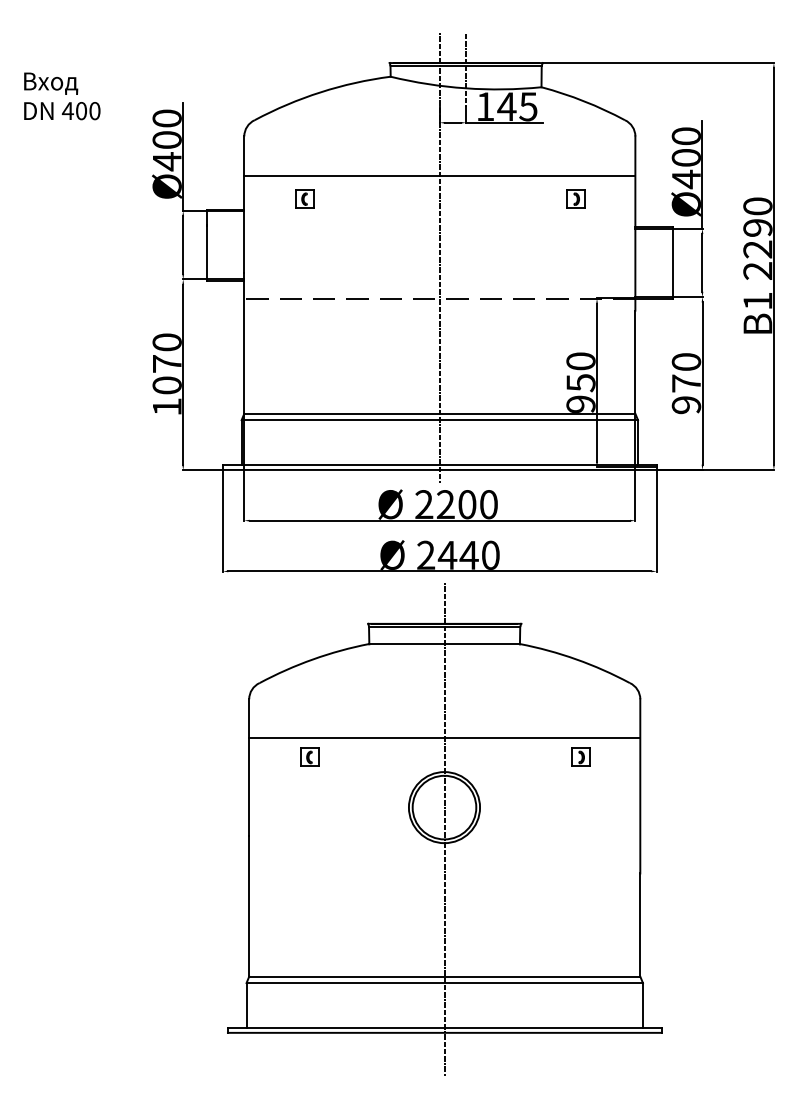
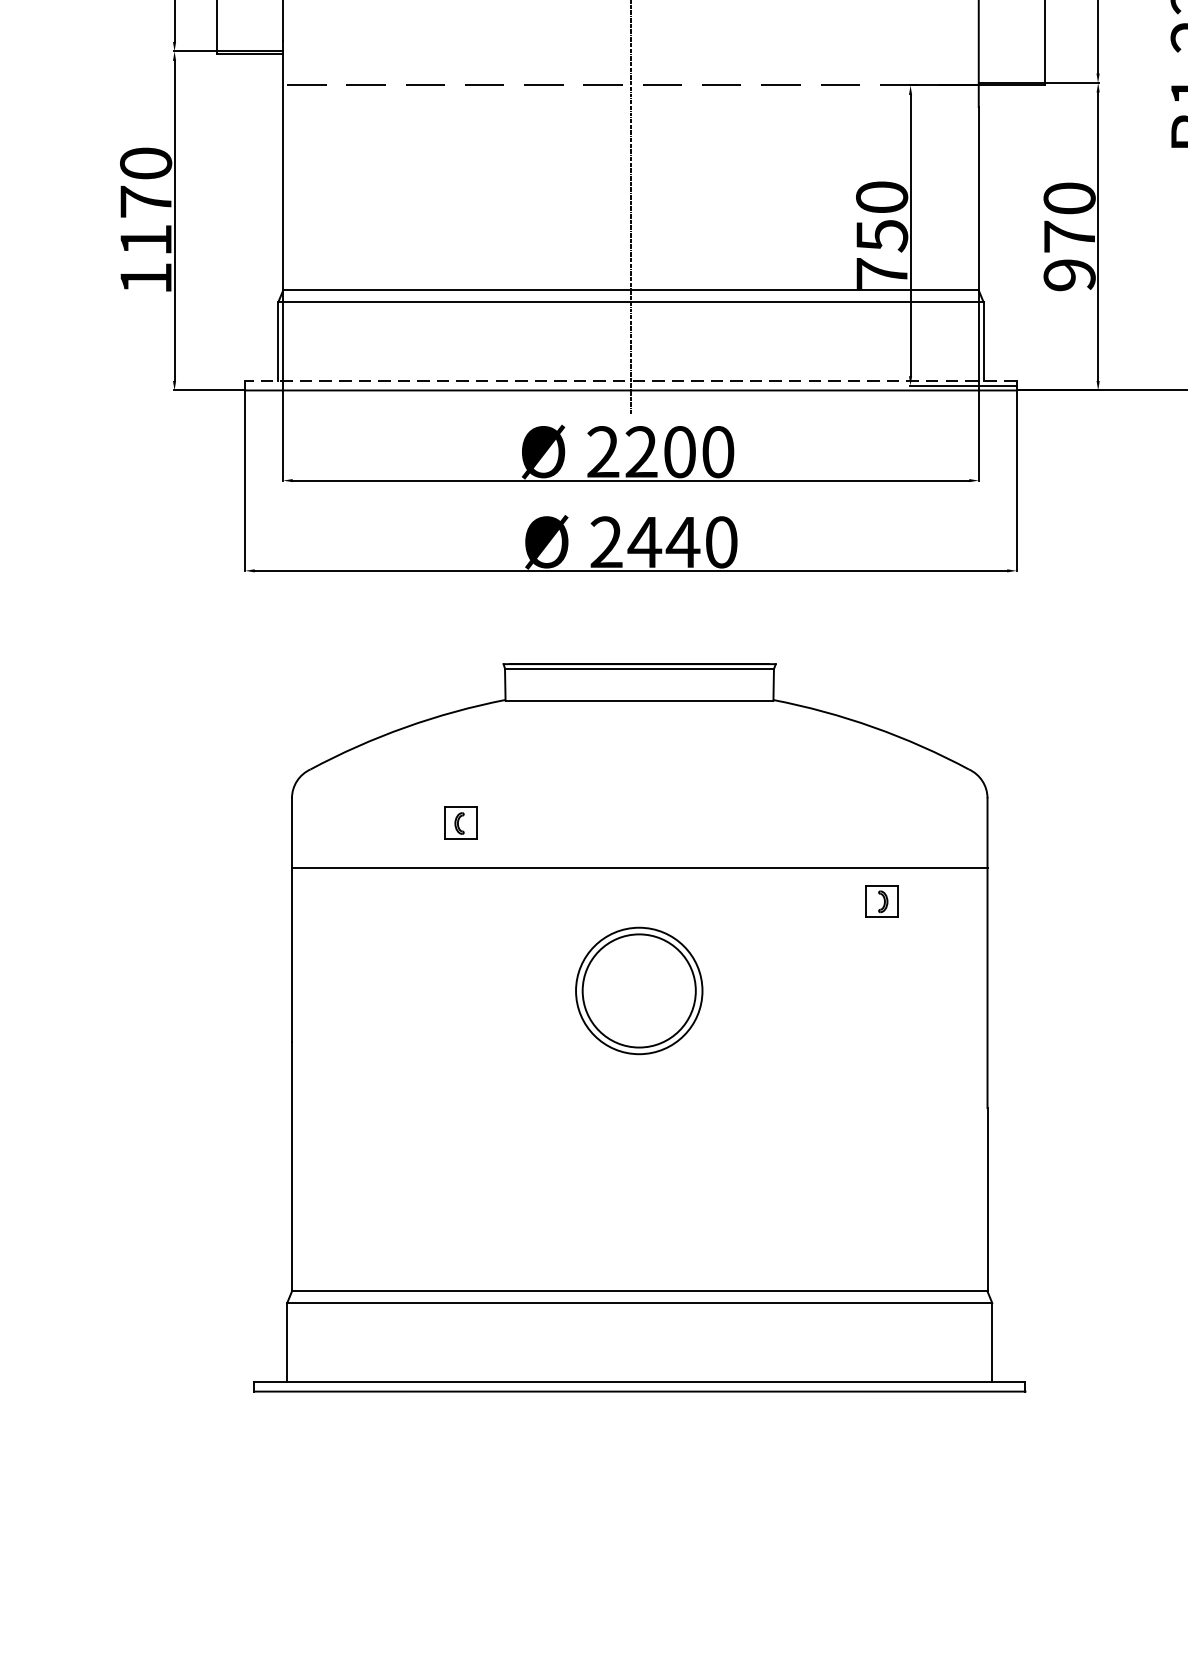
text: (166, 385) -> (144, 240), 1070 -> 1170
text: (580, 403) -> (881, 272), 950 -> 750
line: (439, 464) -> (630, 380), solid -> dashed
part: (309, 756) -> (459, 821), moved
line: (444, 829) -> (639, 1029), removed

